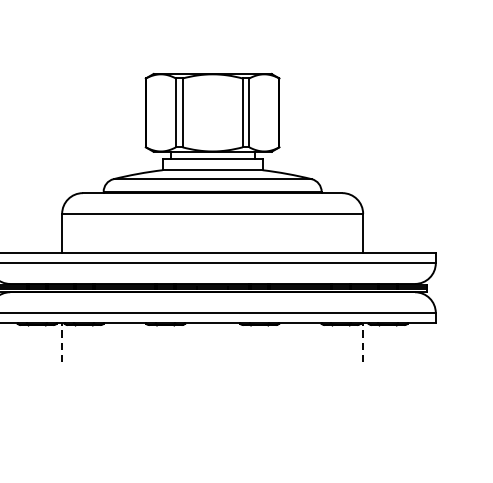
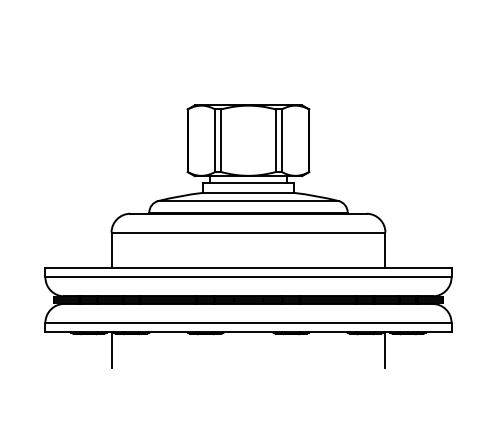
line: (62, 342) -> (111, 349), dashed -> solid
line: (363, 342) -> (385, 349), dashed -> solid

